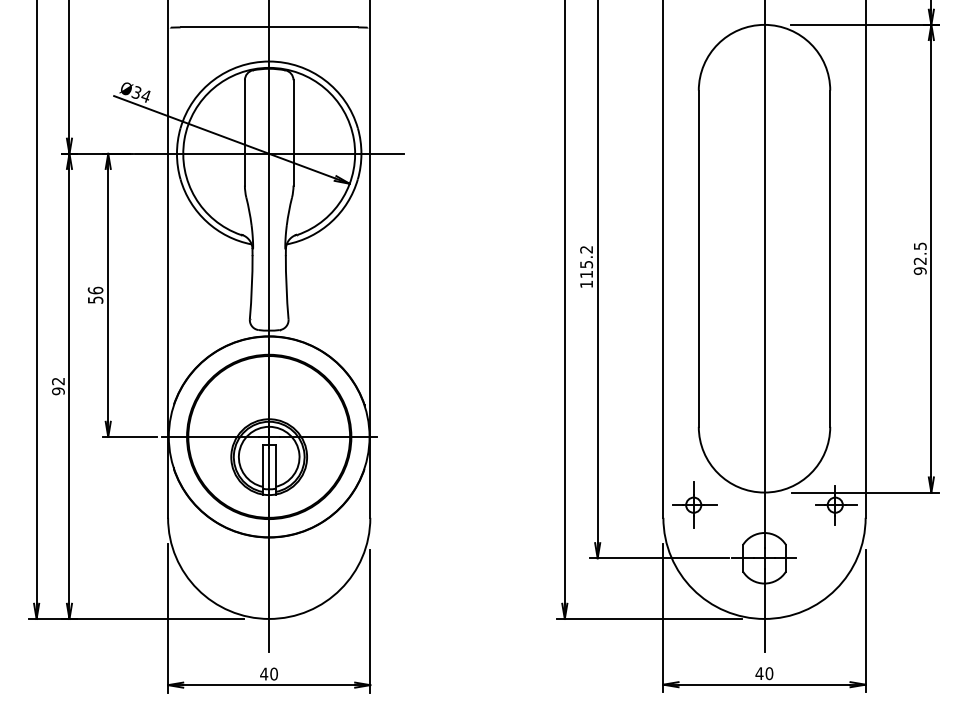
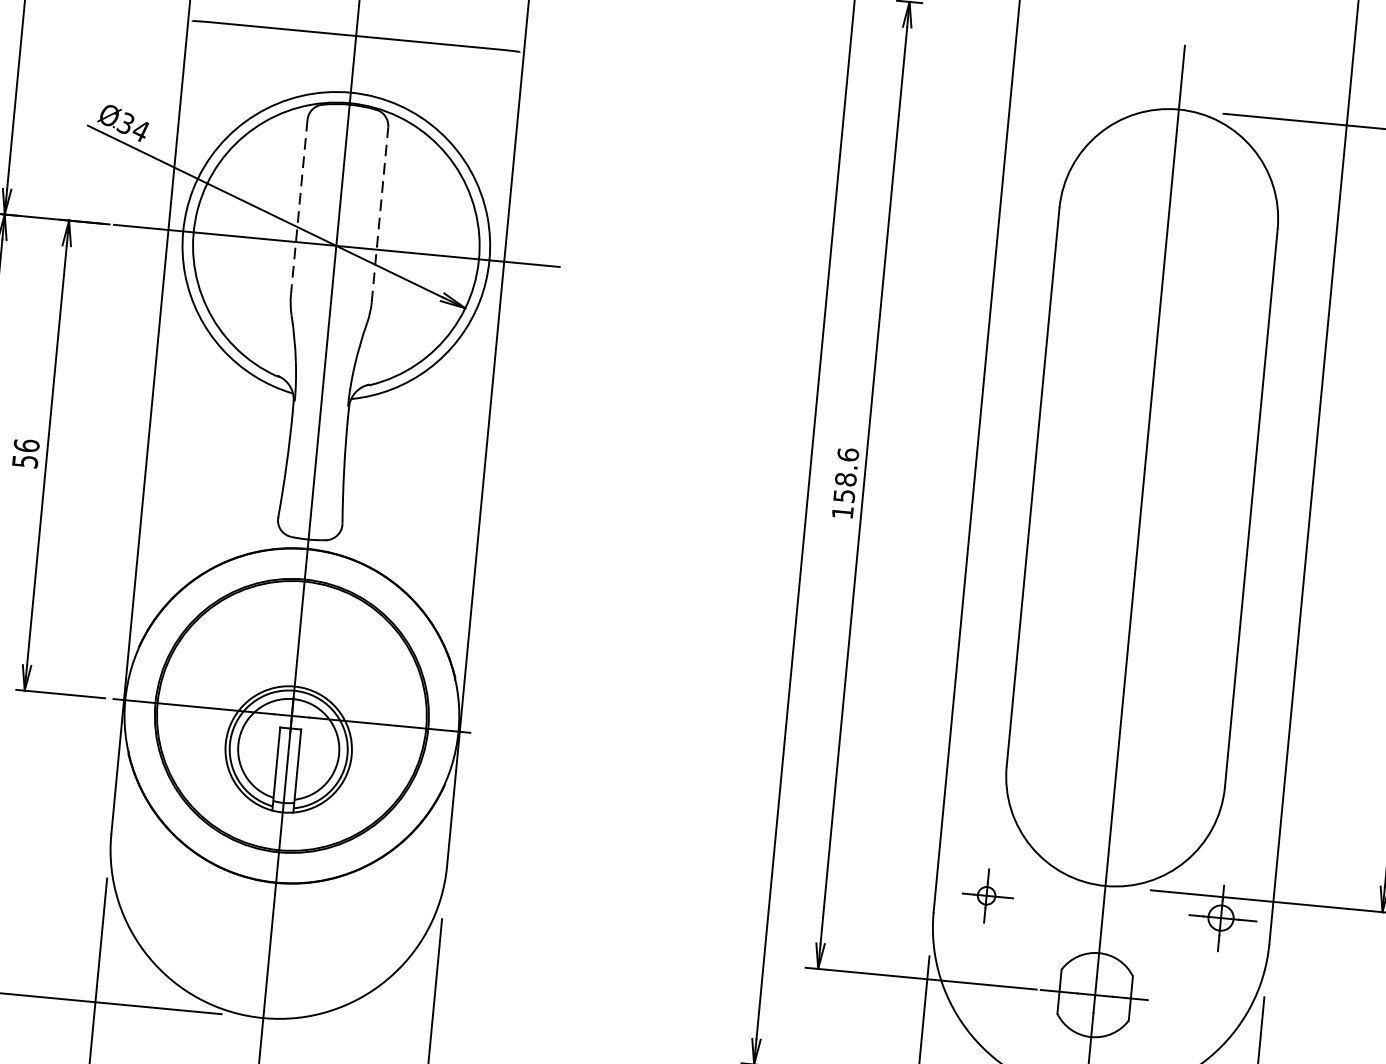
line: (244, 132) -> (298, 206), solid -> dashed
line: (293, 132) -> (380, 214), solid -> dashed
text: (586, 261) -> (846, 474), 115.2 -> 158.6
part: (694, 504) -> (987, 894), size x0.7

